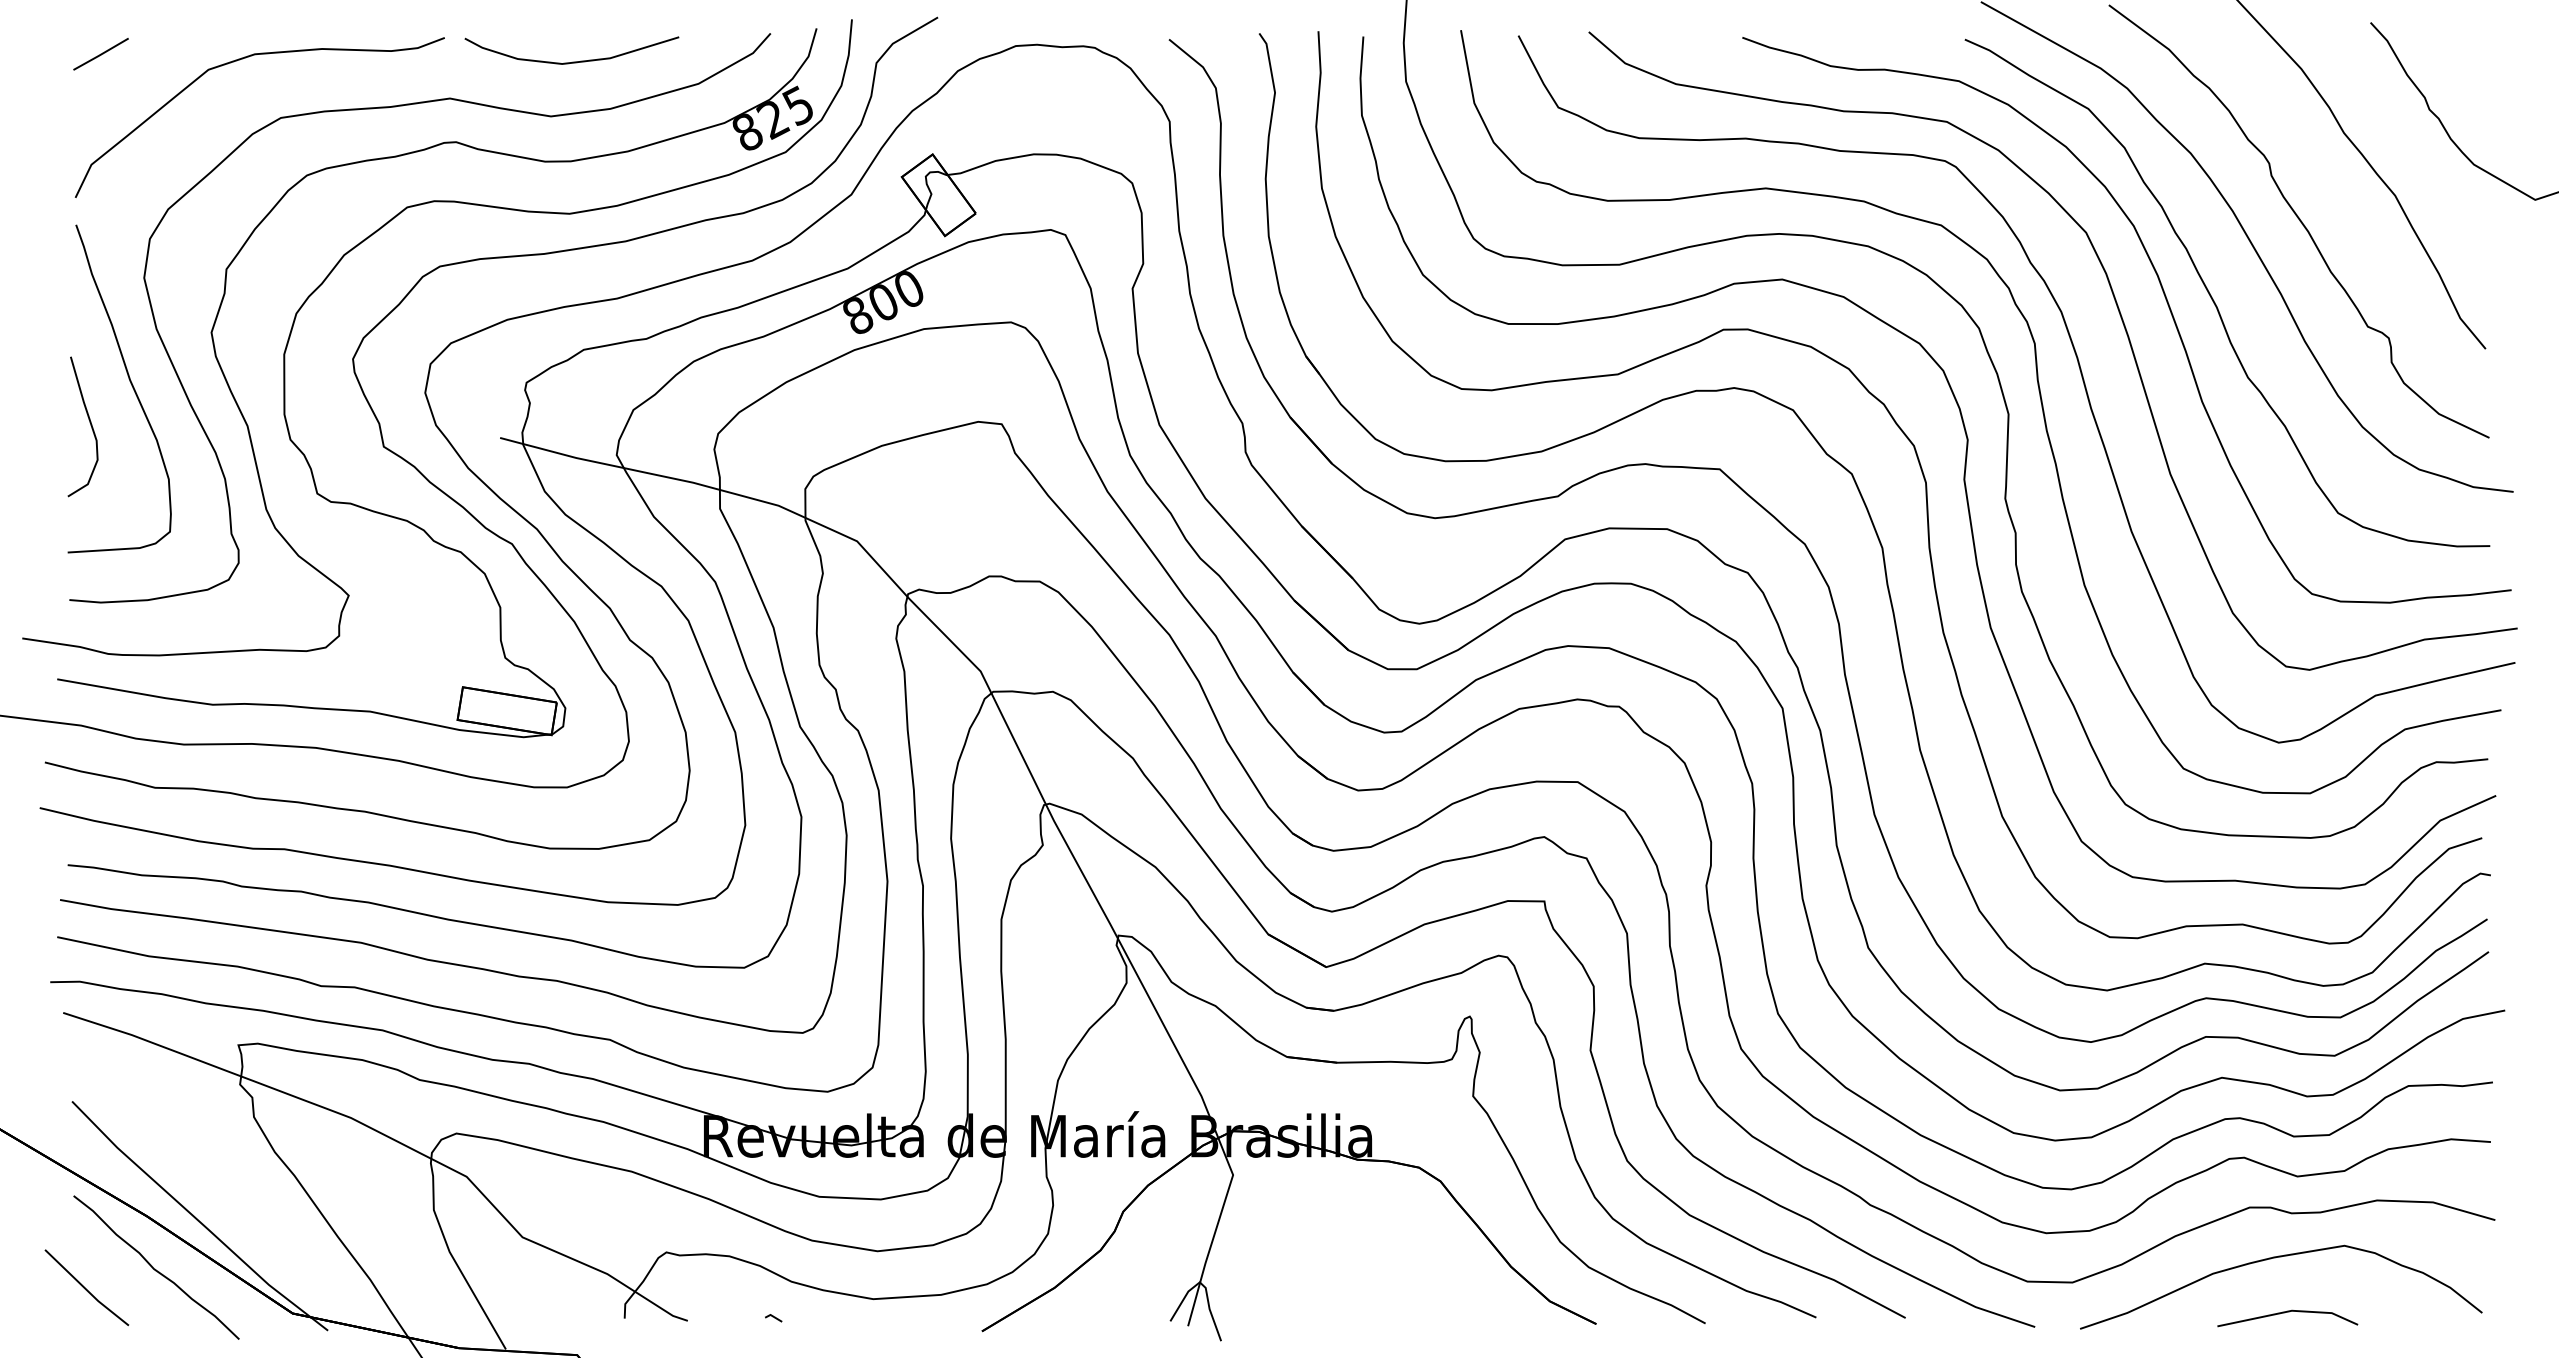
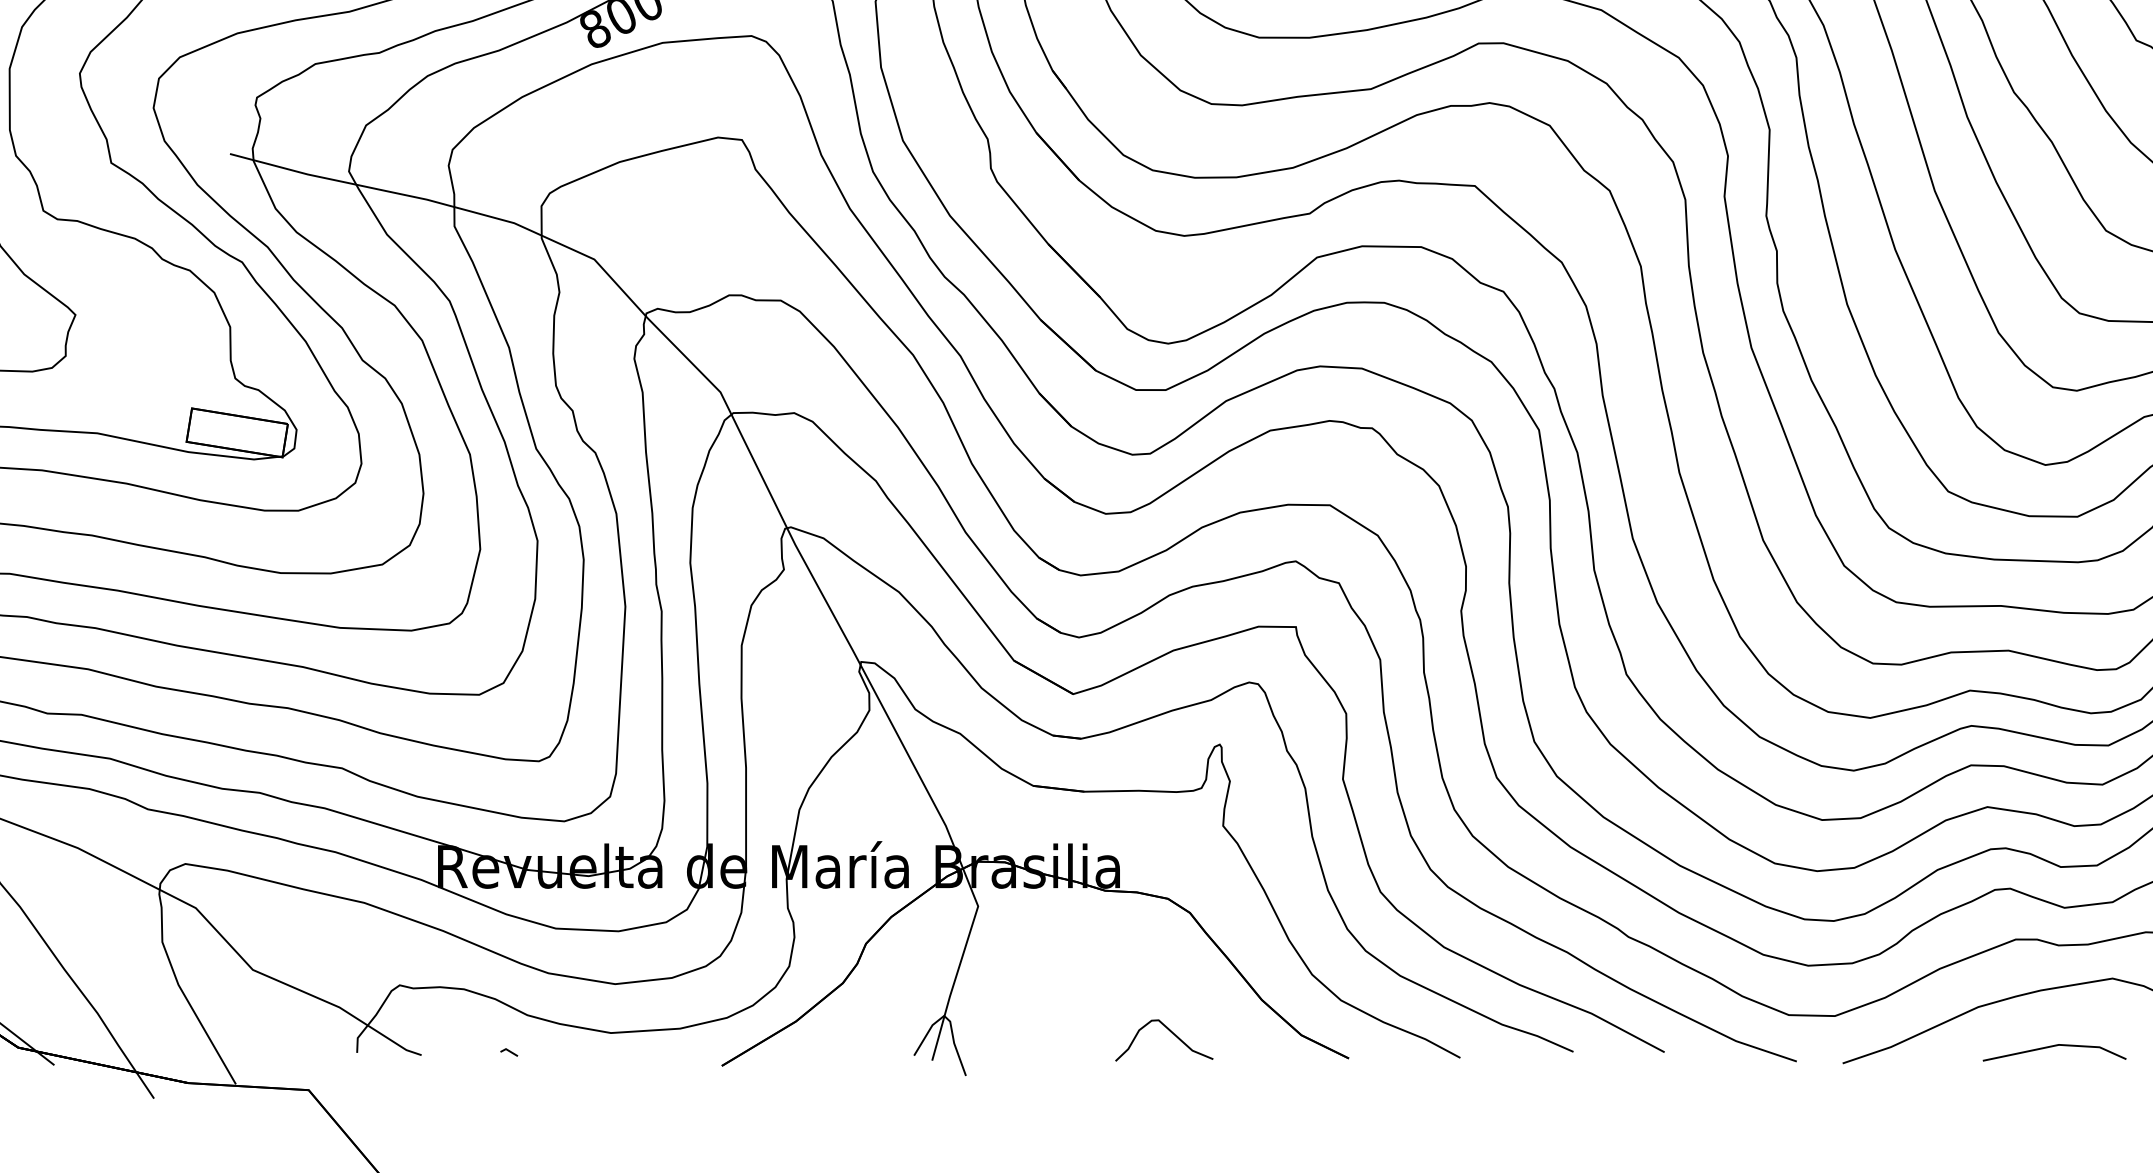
part: (1422, 1299) -> (1171, 1033), added

